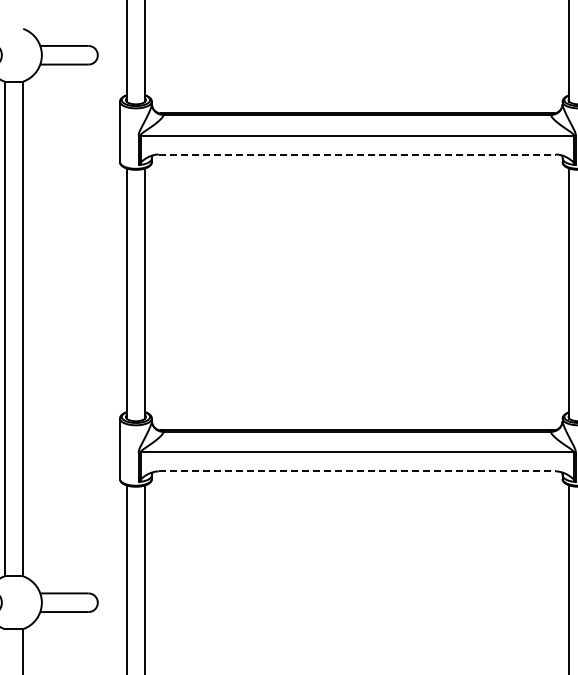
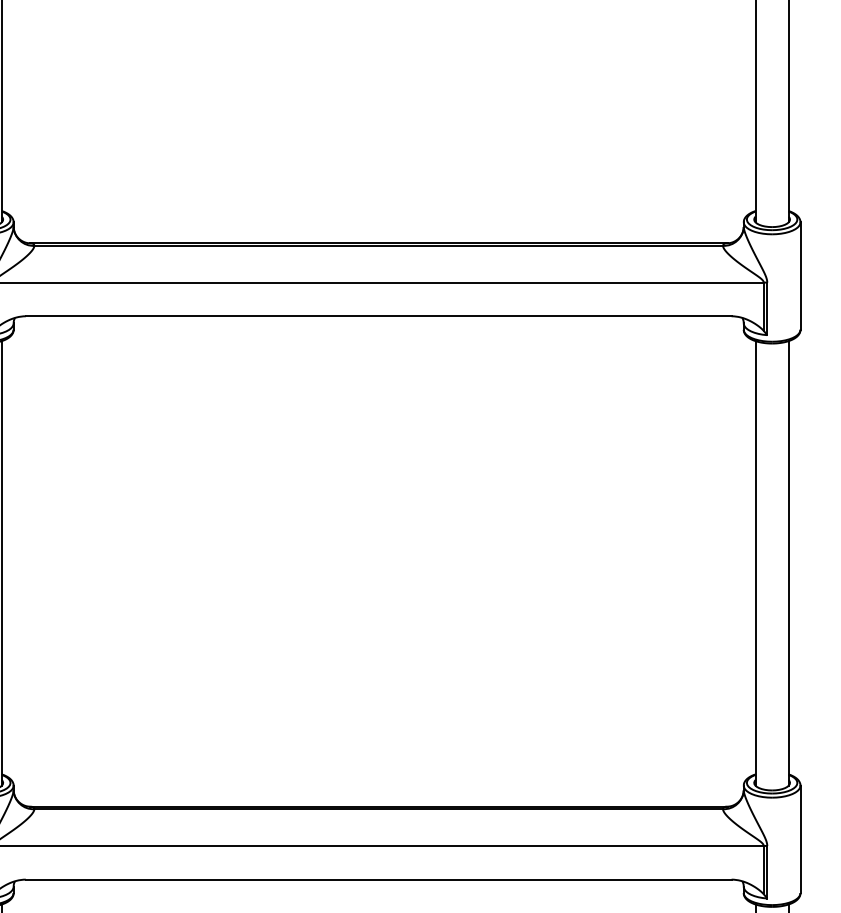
line: (357, 154) -> (379, 316), dashed -> solid
line: (357, 471) -> (379, 879), dashed -> solid

